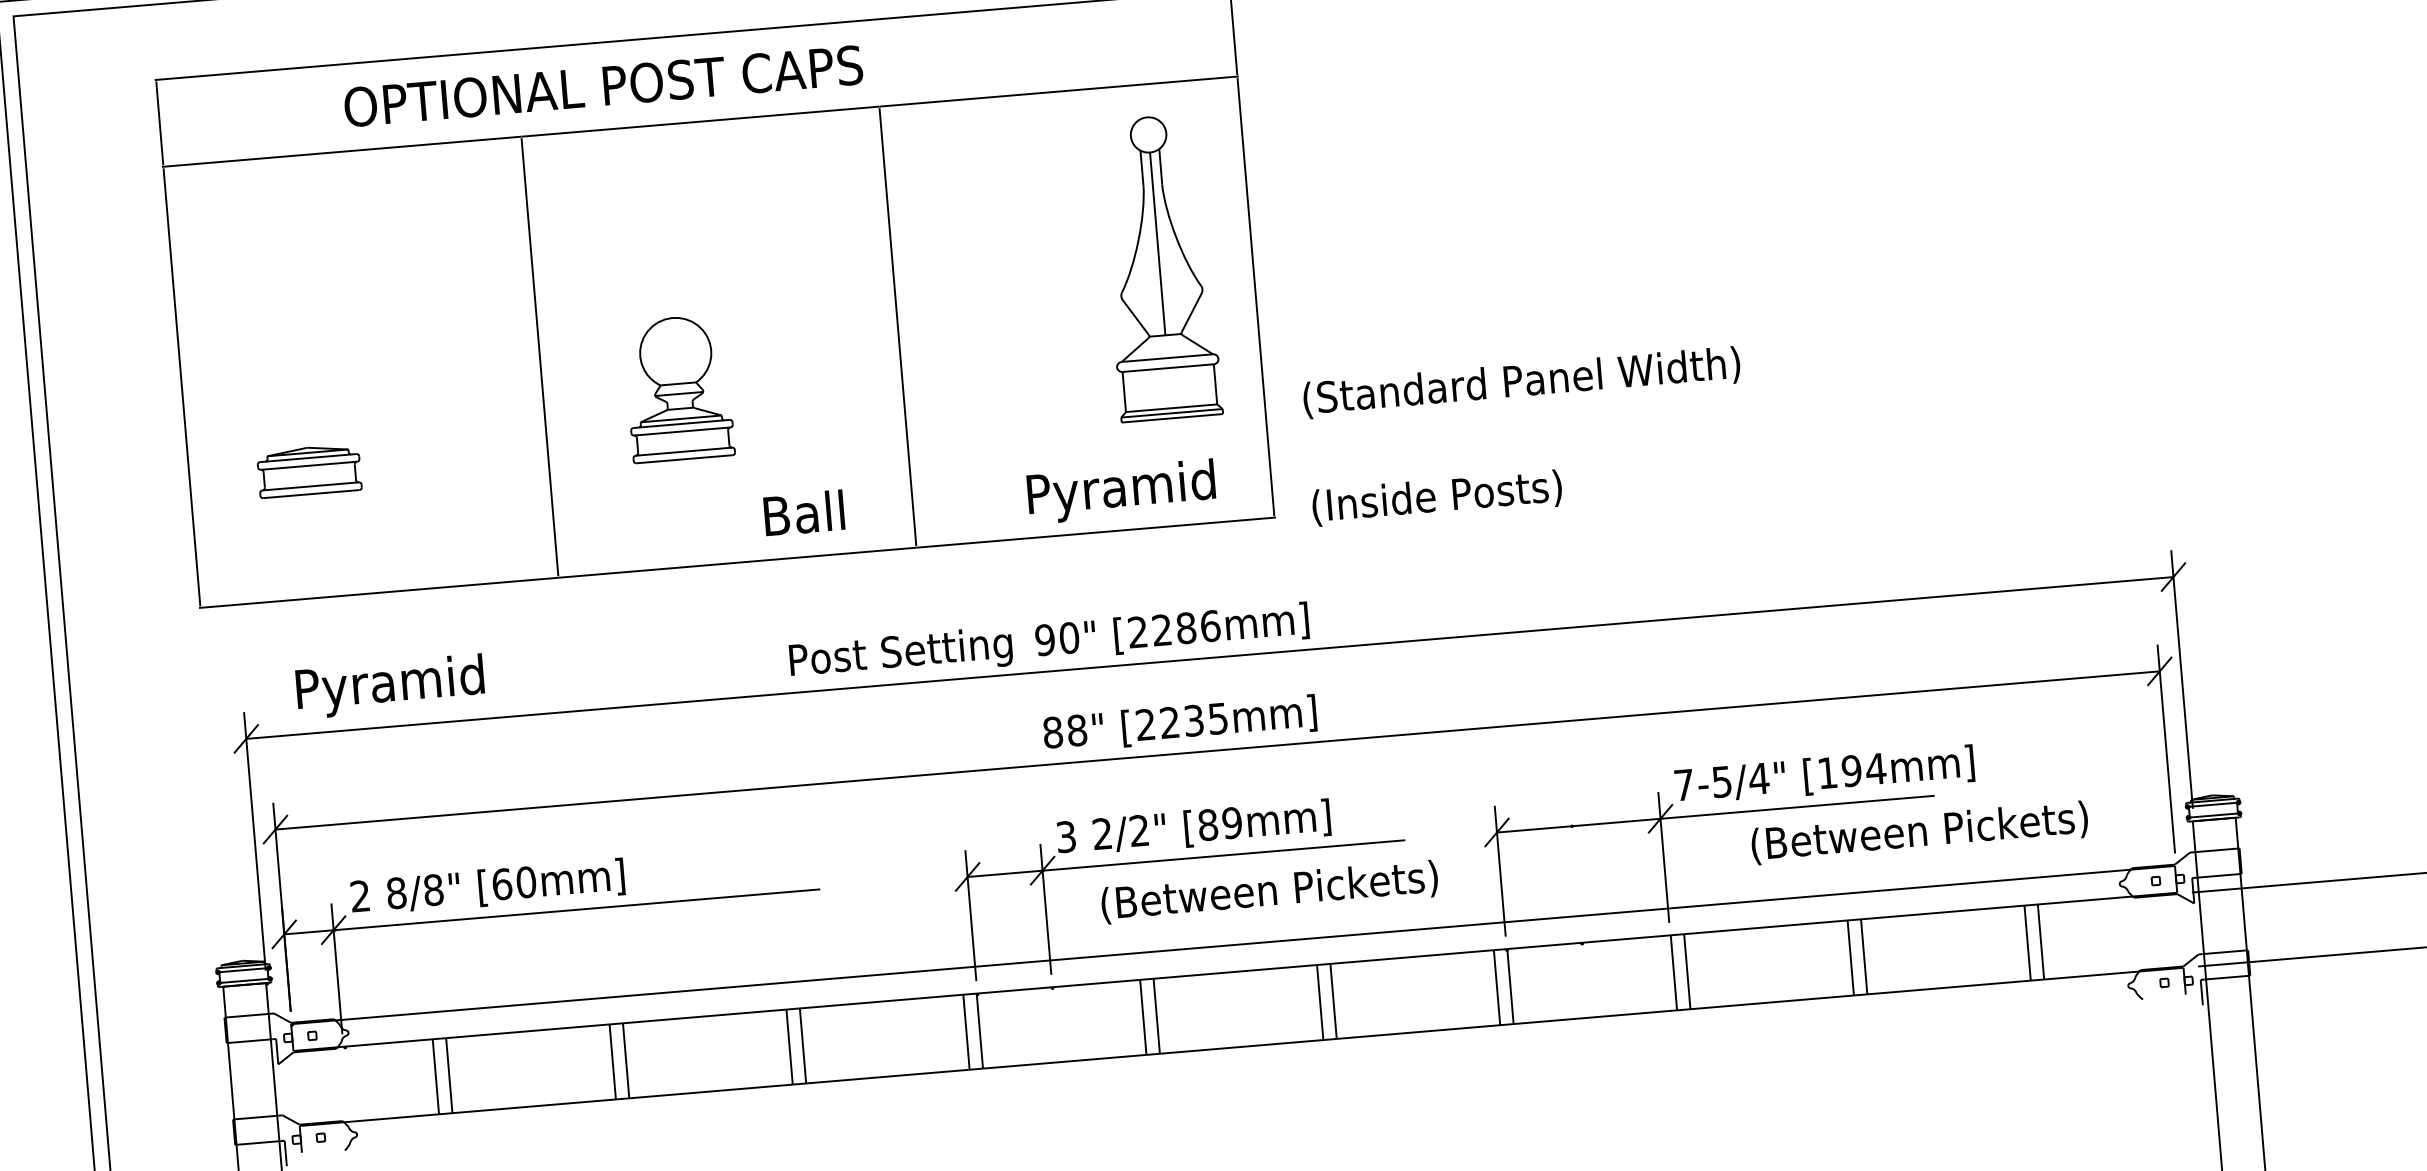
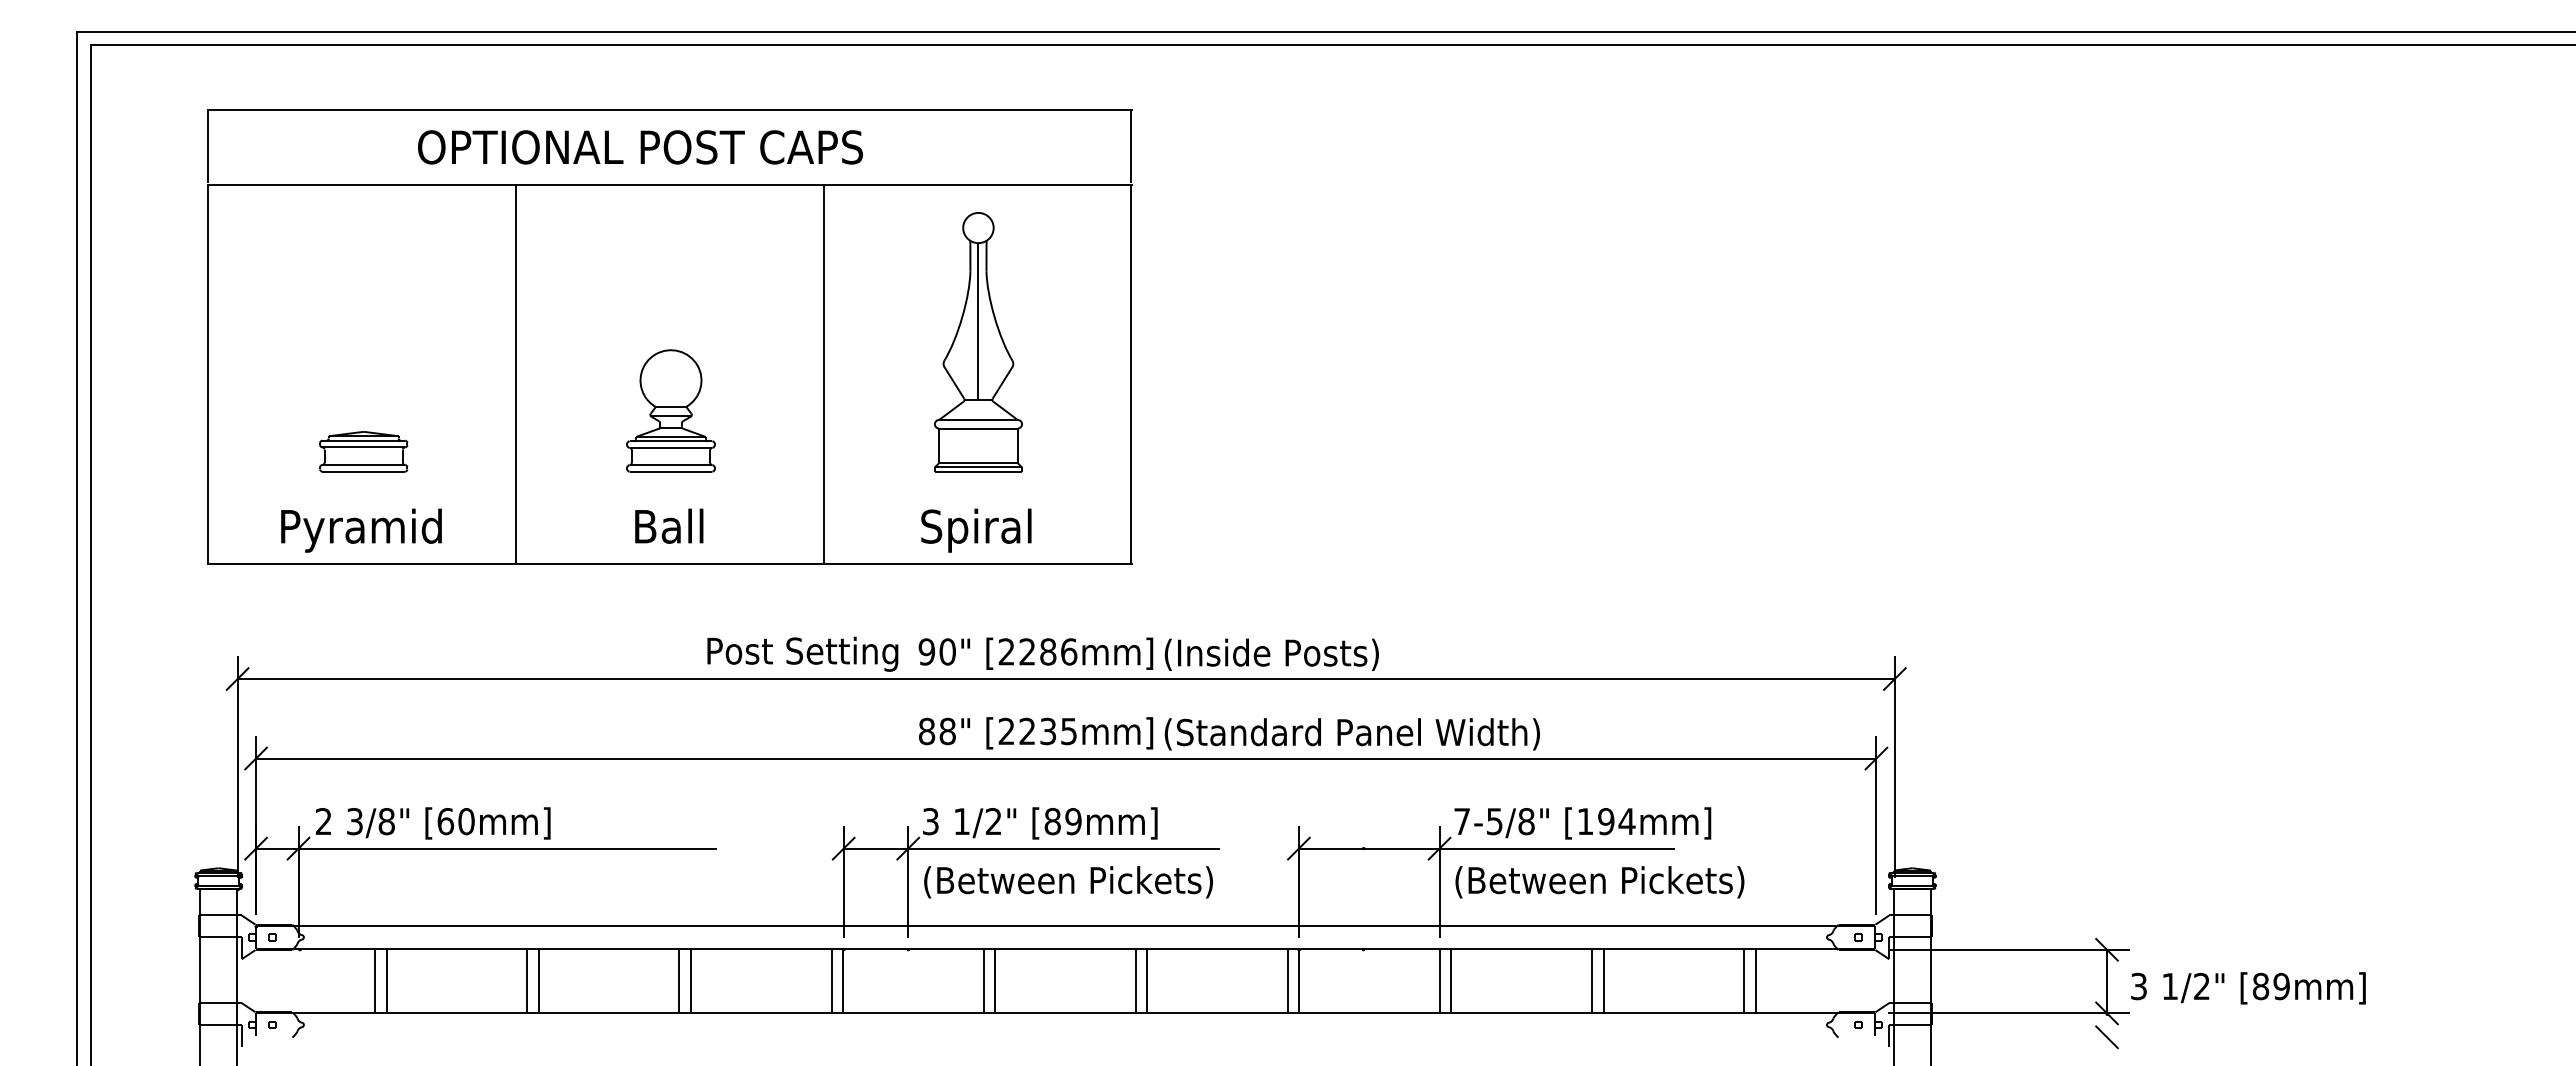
text: (603, 86) -> (640, 147), moved
part: (1159, 268) -> (978, 342), moved
text: (1520, 382) -> (1351, 734), moved
part: (678, 388) -> (670, 410), moved
part: (309, 470) -> (363, 451), moved
text: (1121, 491) -> (1002, 530), Pyramid -> Spiral
text: (1436, 497) -> (1271, 654), moved
text: (804, 512) -> (669, 525), moved
text: (390, 686) -> (361, 530), moved
text: (1759, 778) -> (1526, 821), 7-5/4" -> 7-5/8"
text: (1101, 833) -> (961, 821), 2/2" -> 1/2"
text: (1919, 833) -> (1599, 882), moved
text: (1269, 892) -> (1068, 882), moved
text: (396, 893) -> (354, 821), 8/8" -> 3/8"

